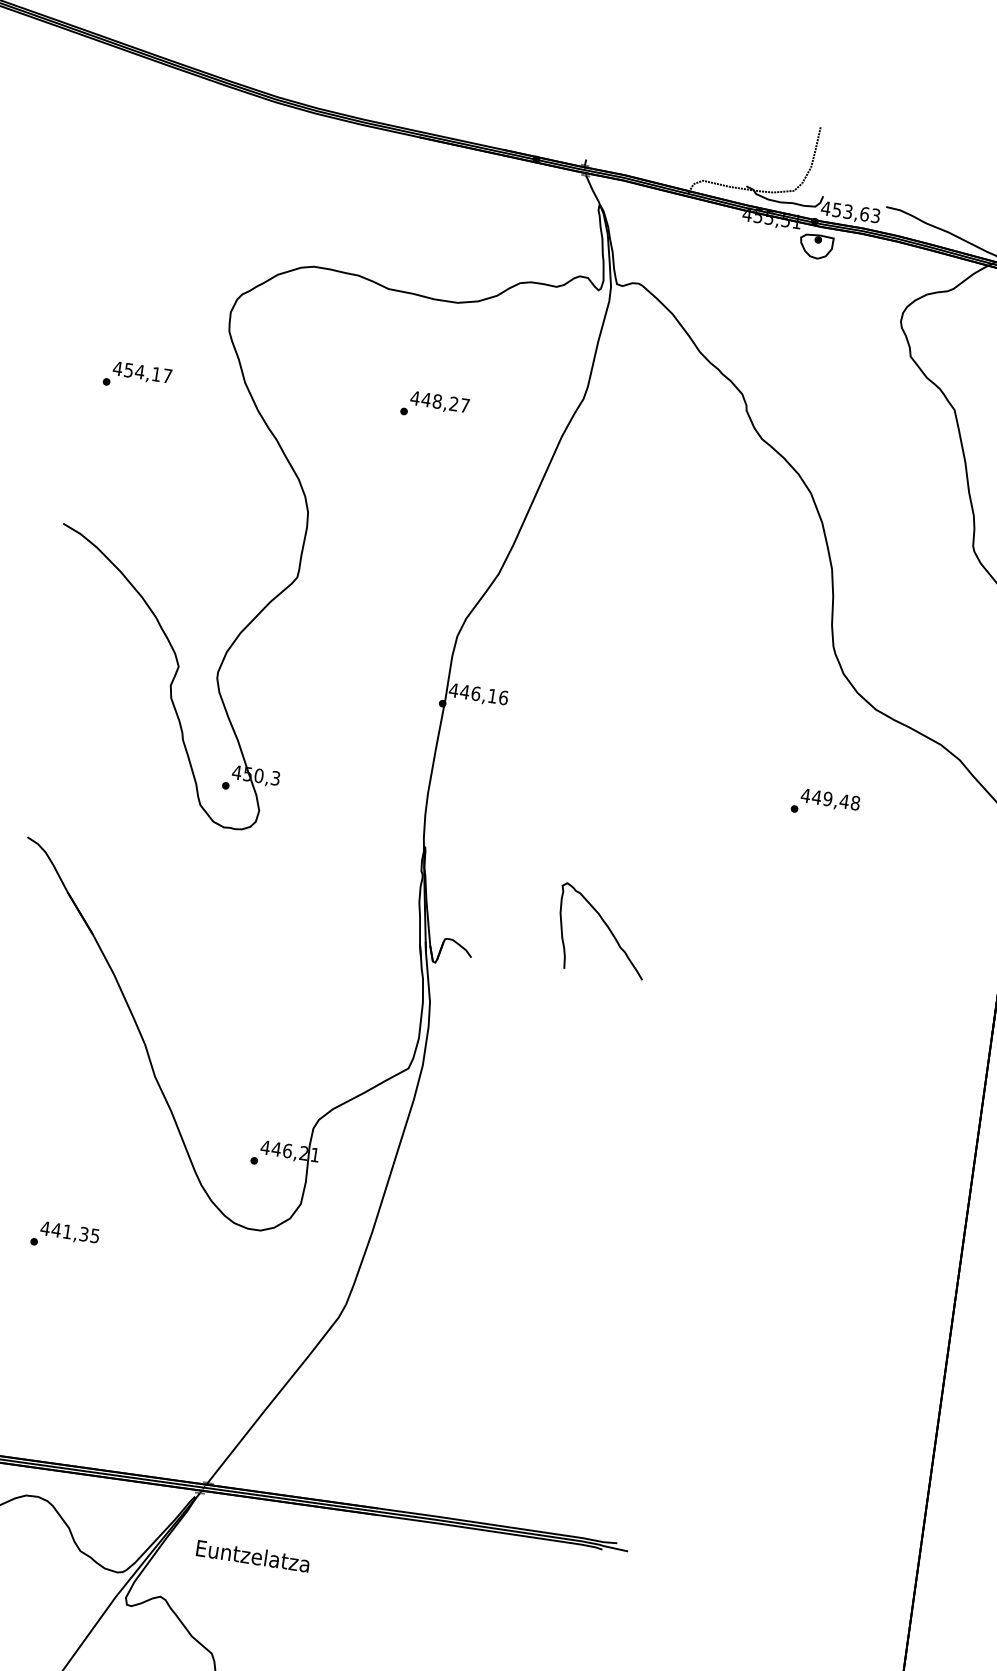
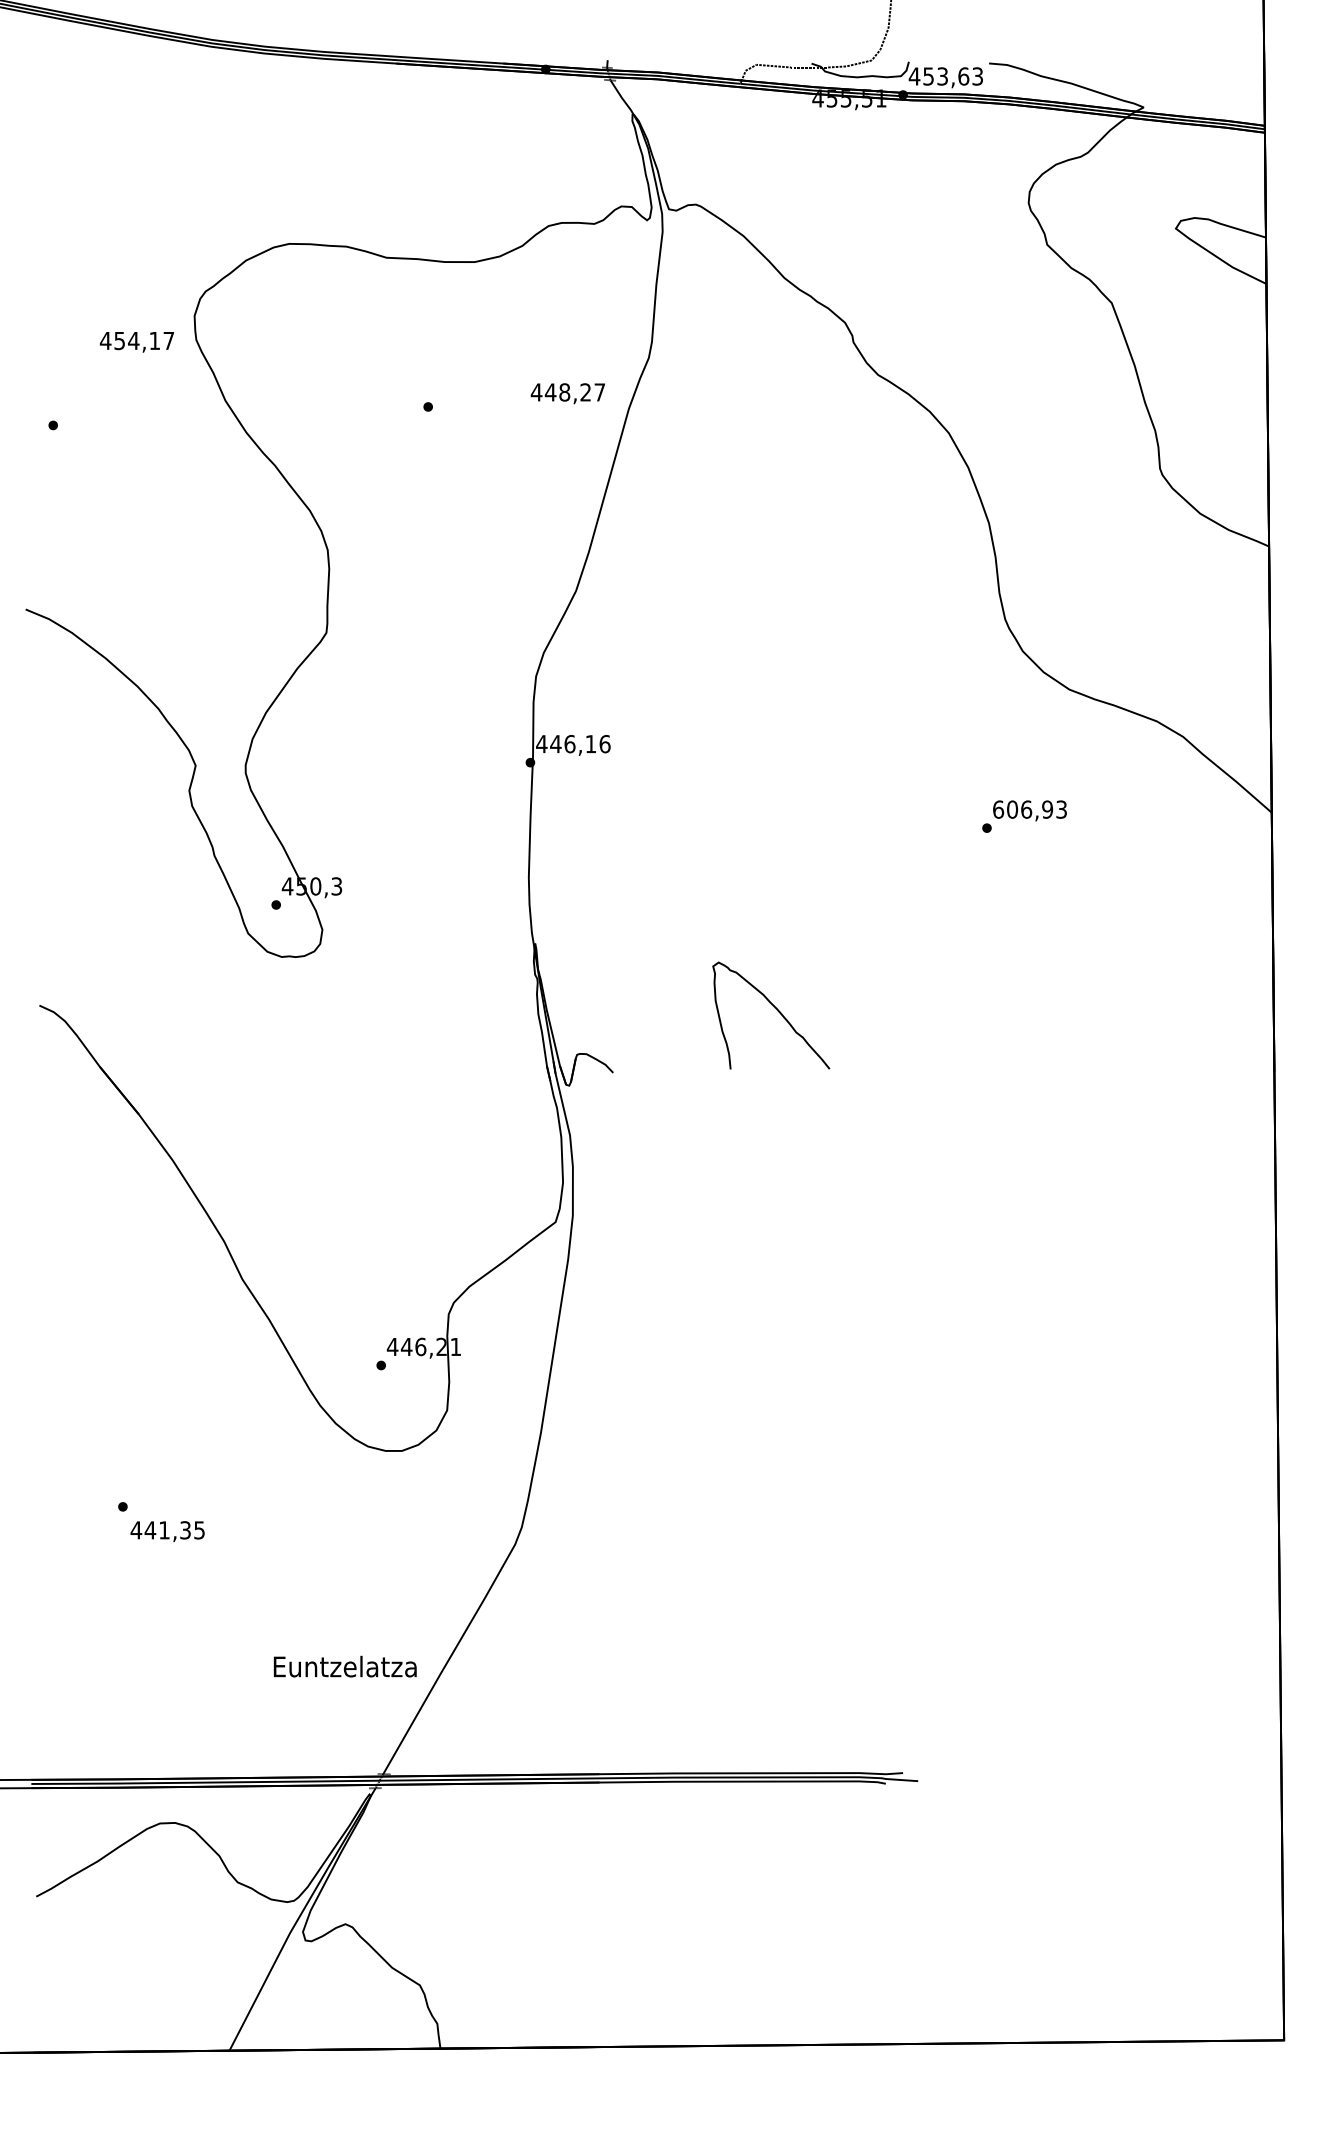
part: (816, 246) -> (909, 125), removed
text: (141, 373) -> (136, 342), moved
text: (439, 402) -> (567, 393), moved
text: (830, 799) -> (1029, 809), 449,48 -> 606,93
text: (69, 1233) -> (167, 1531), moved
text: (252, 1555) -> (344, 1666), moved

